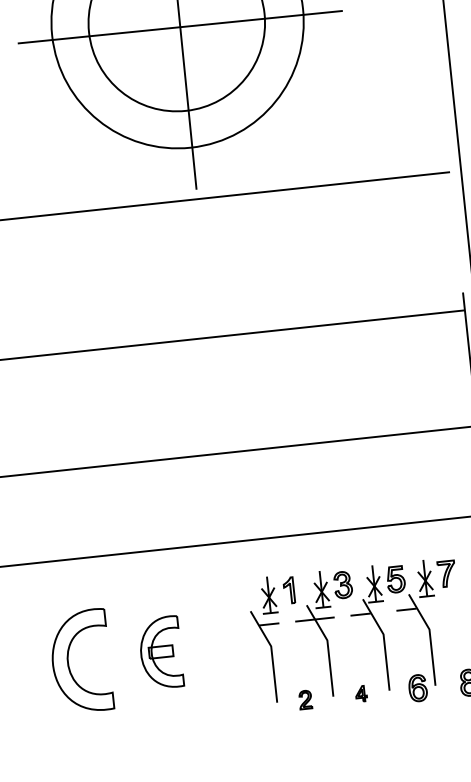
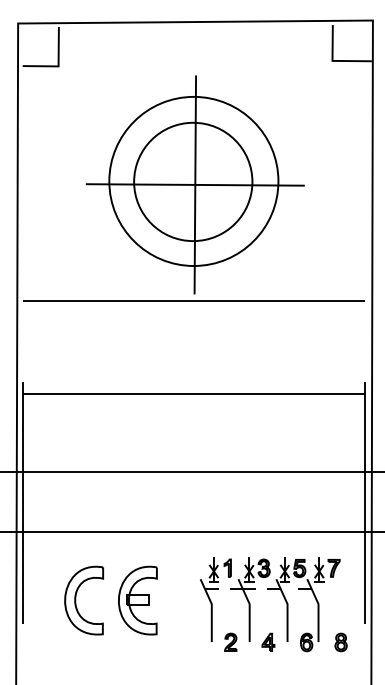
part: (160, 652) -> (137, 600), size x1.43
part: (361, 692) -> (268, 641), size x1.67
part: (304, 698) -> (230, 641), size x1.43

